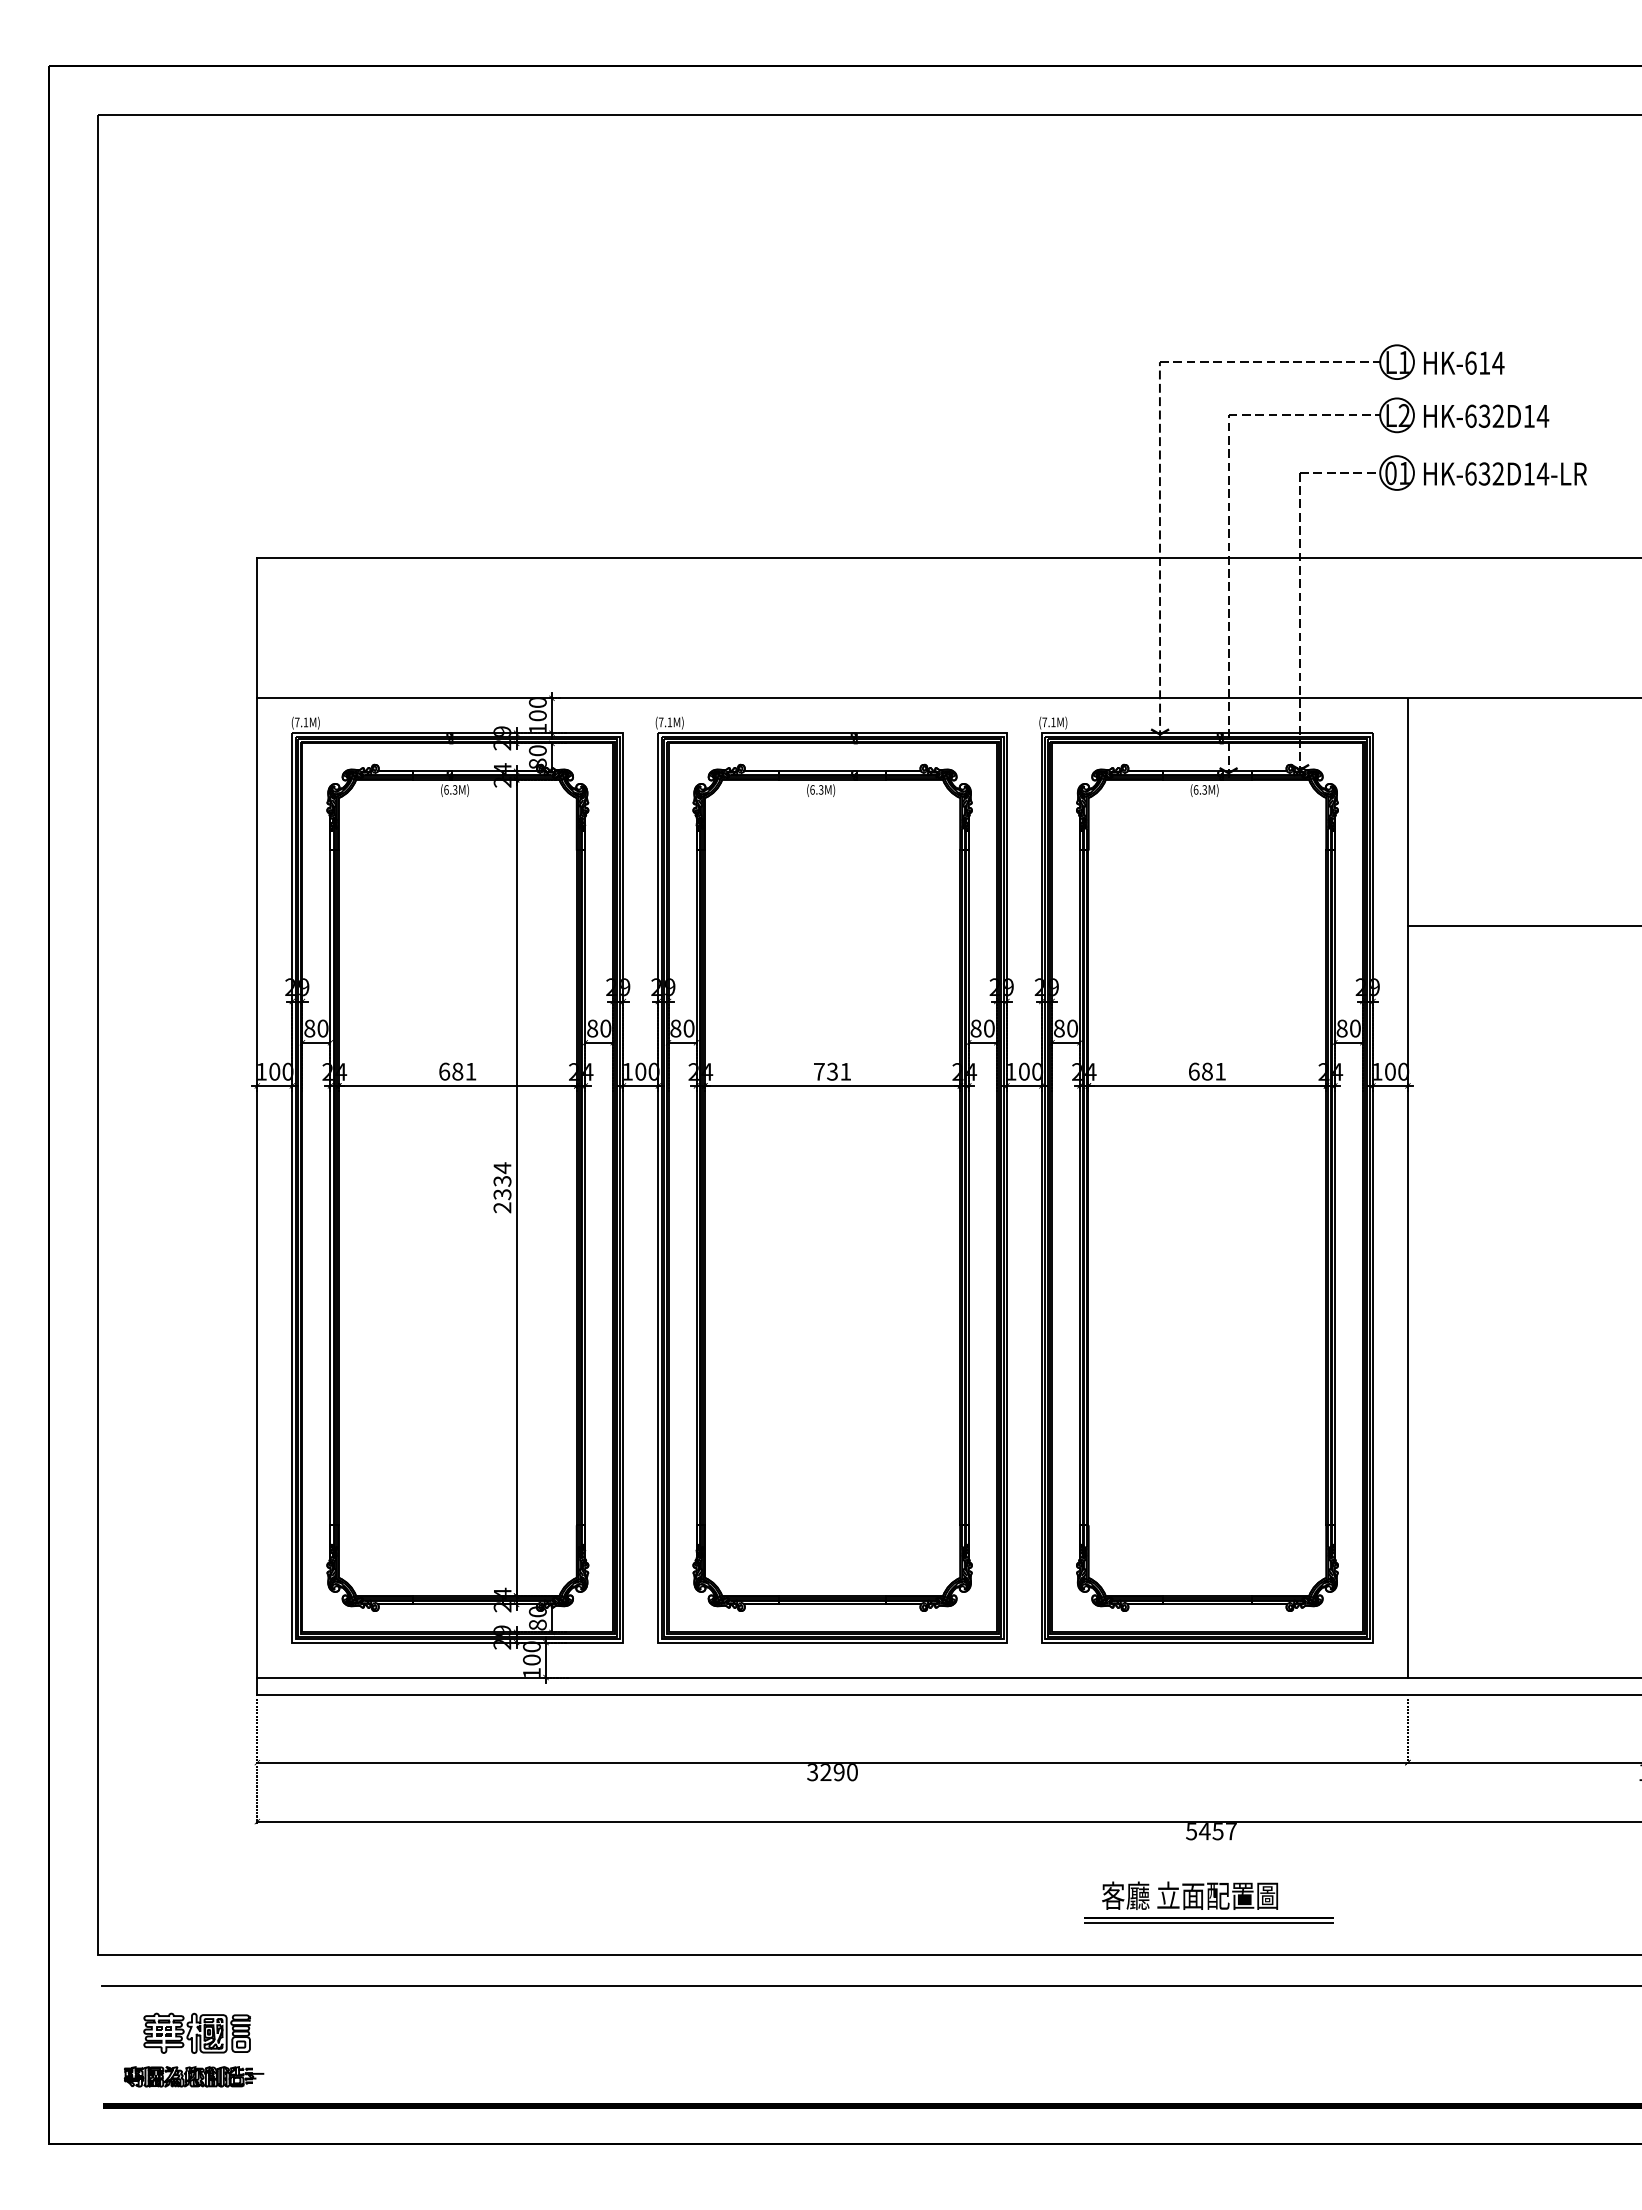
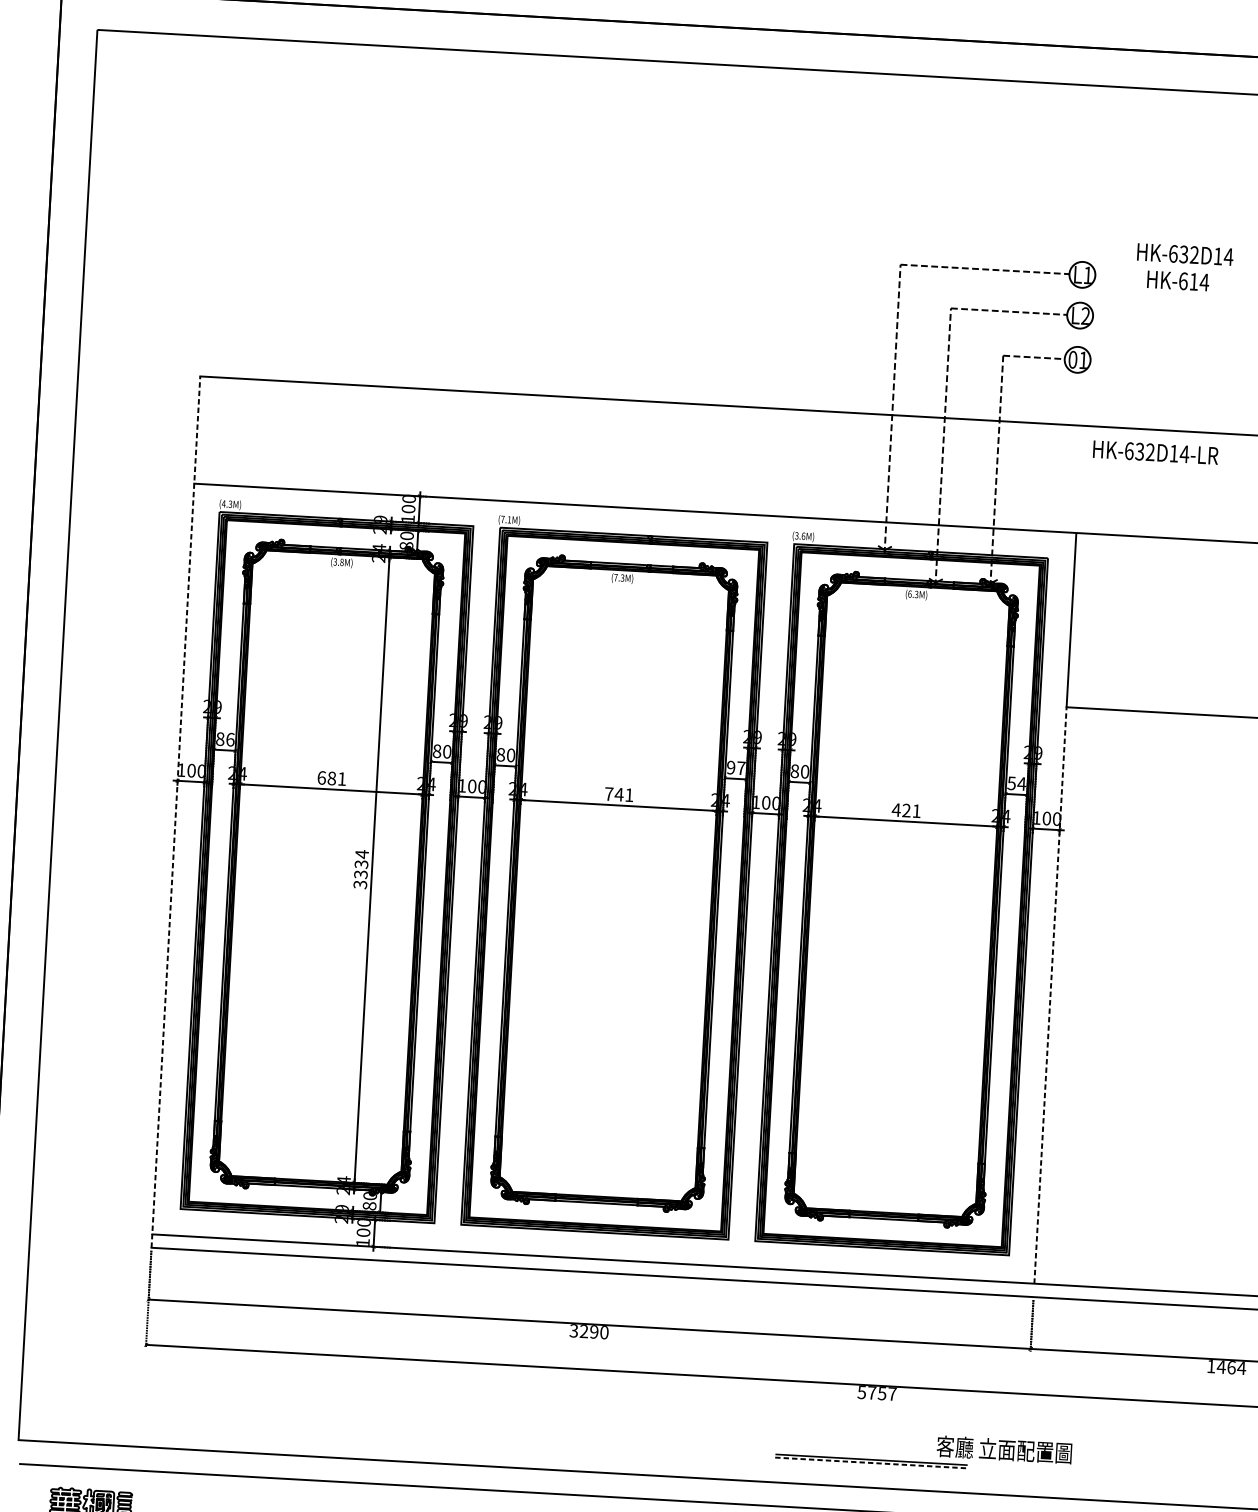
text: (1464, 362) -> (1178, 280), moved
text: (1486, 415) -> (1185, 253), moved
text: (1505, 473) -> (1155, 452), moved
text: (301, 722) -> (227, 504), (7.1M) -> (4.3M)
text: (1048, 722) -> (799, 536), (7.1M) -> (3.6M)
text: (450, 789) -> (338, 561), (6.3M) -> (3.8M)
text: (812, 789) -> (615, 577), (6.3M) -> (7.3M)
text: (322, 1028) -> (230, 739), 80 -> 86
text: (982, 1028) -> (736, 767), 80 -> 97
text: (1348, 1028) -> (1016, 783), 80 -> 54
text: (832, 1071) -> (619, 794), 731 -> 741
text: (1200, 1071) -> (901, 810), 681 -> 421
line: (257, 1126) -> (176, 811), solid -> dashed
text: (502, 1207) -> (360, 884), 2334 -> 3334
line: (1407, 1301) -> (1050, 995), solid -> dashed
text: (1204, 1831) -> (871, 1393), 5457 -> 5757
text: (1190, 1895) -> (1004, 1449), moved
line: (1209, 1922) -> (871, 1462), solid -> dashed

